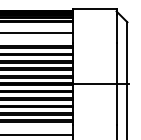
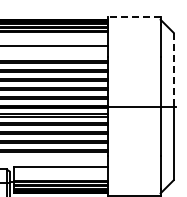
line: (93, 9) -> (133, 17), solid -> dashed
line: (127, 53) -> (173, 69), solid -> dashed

